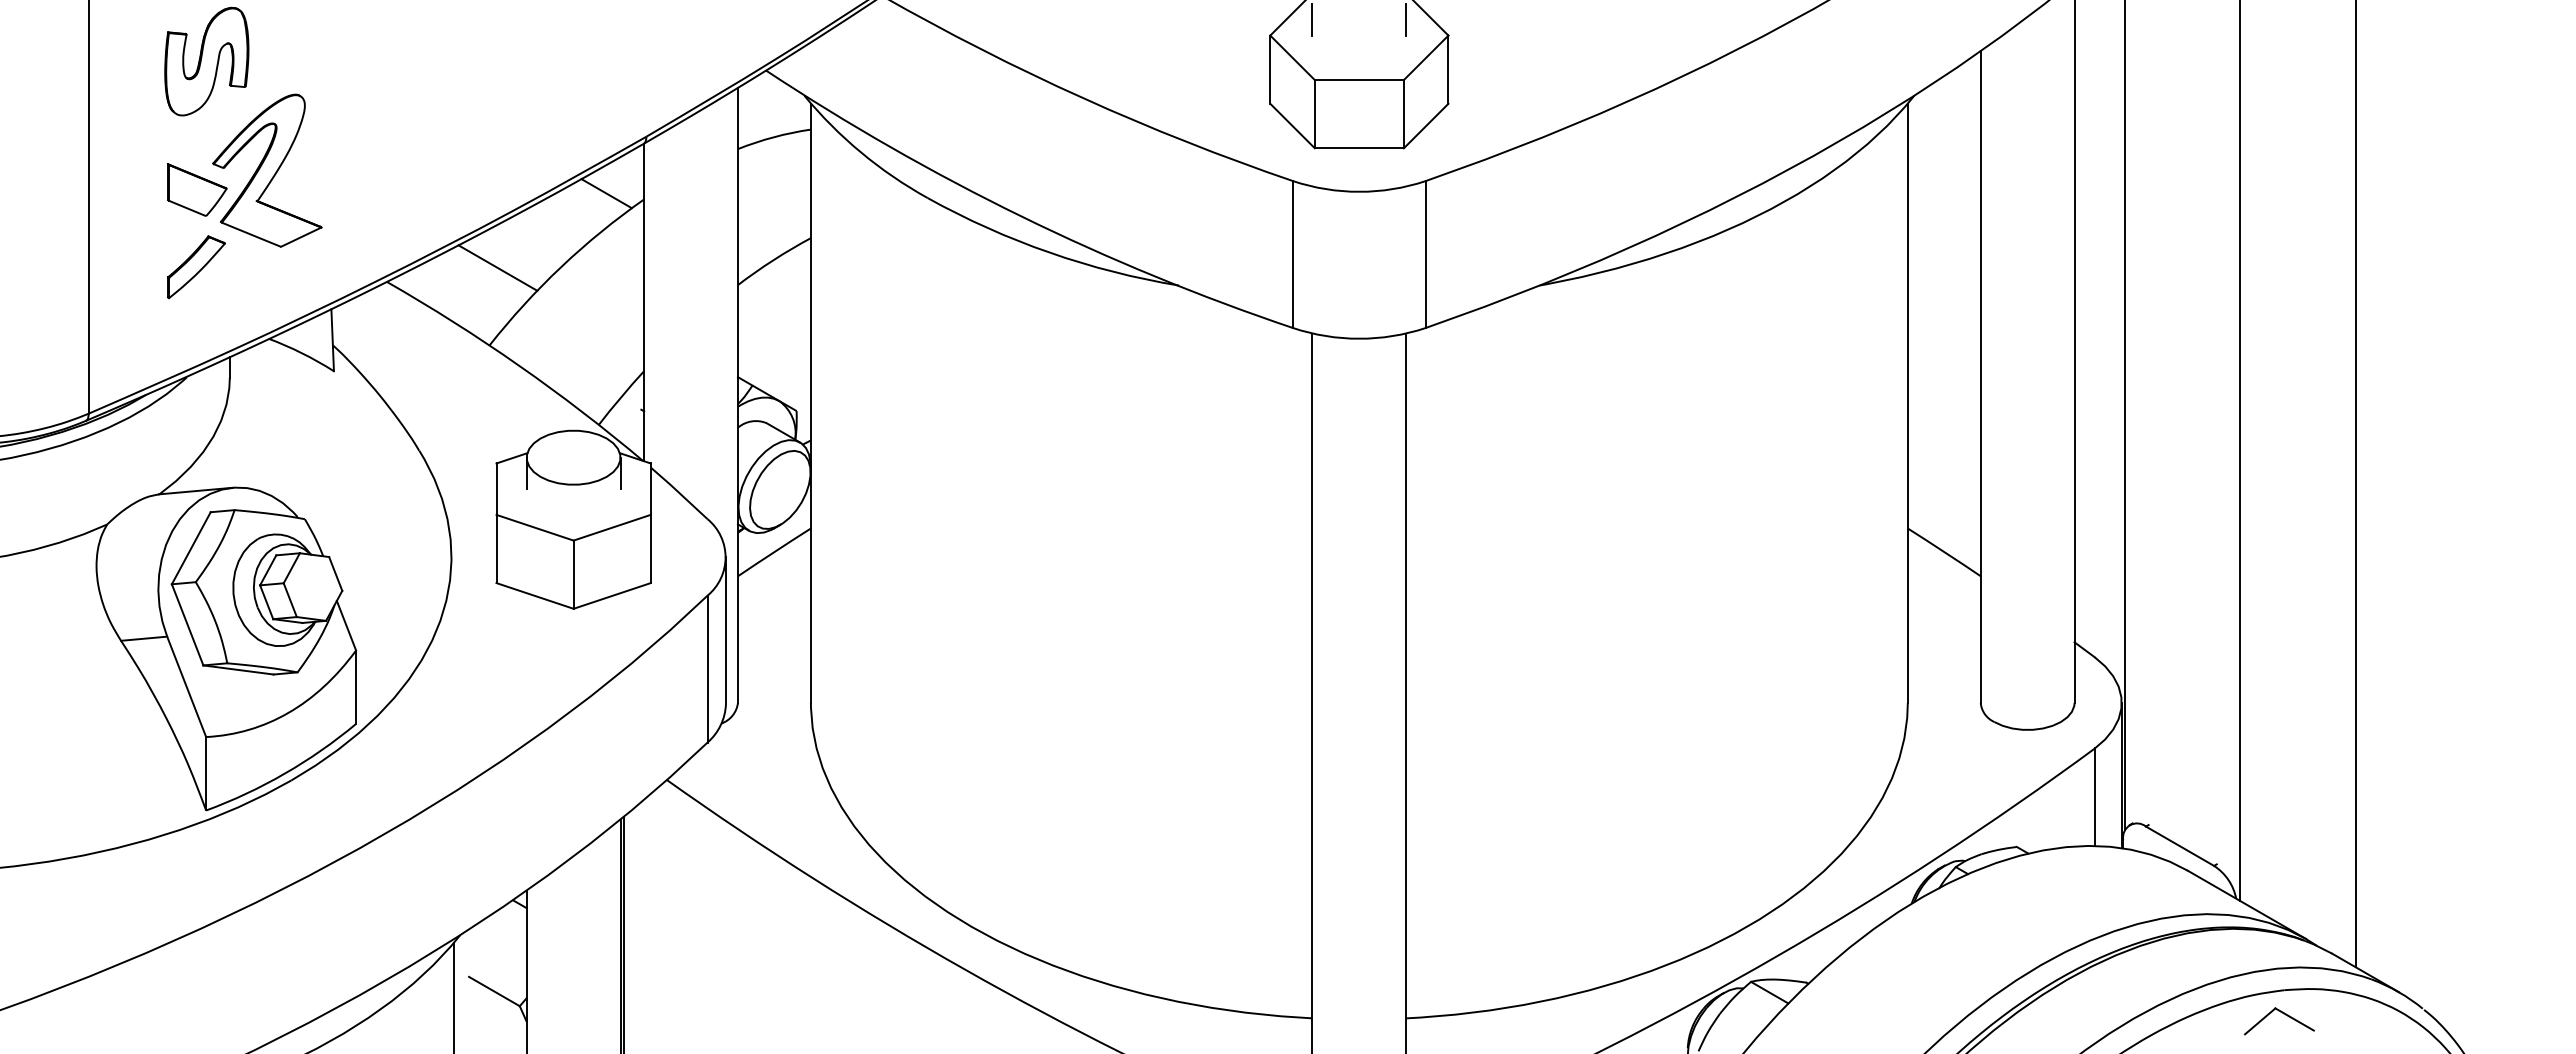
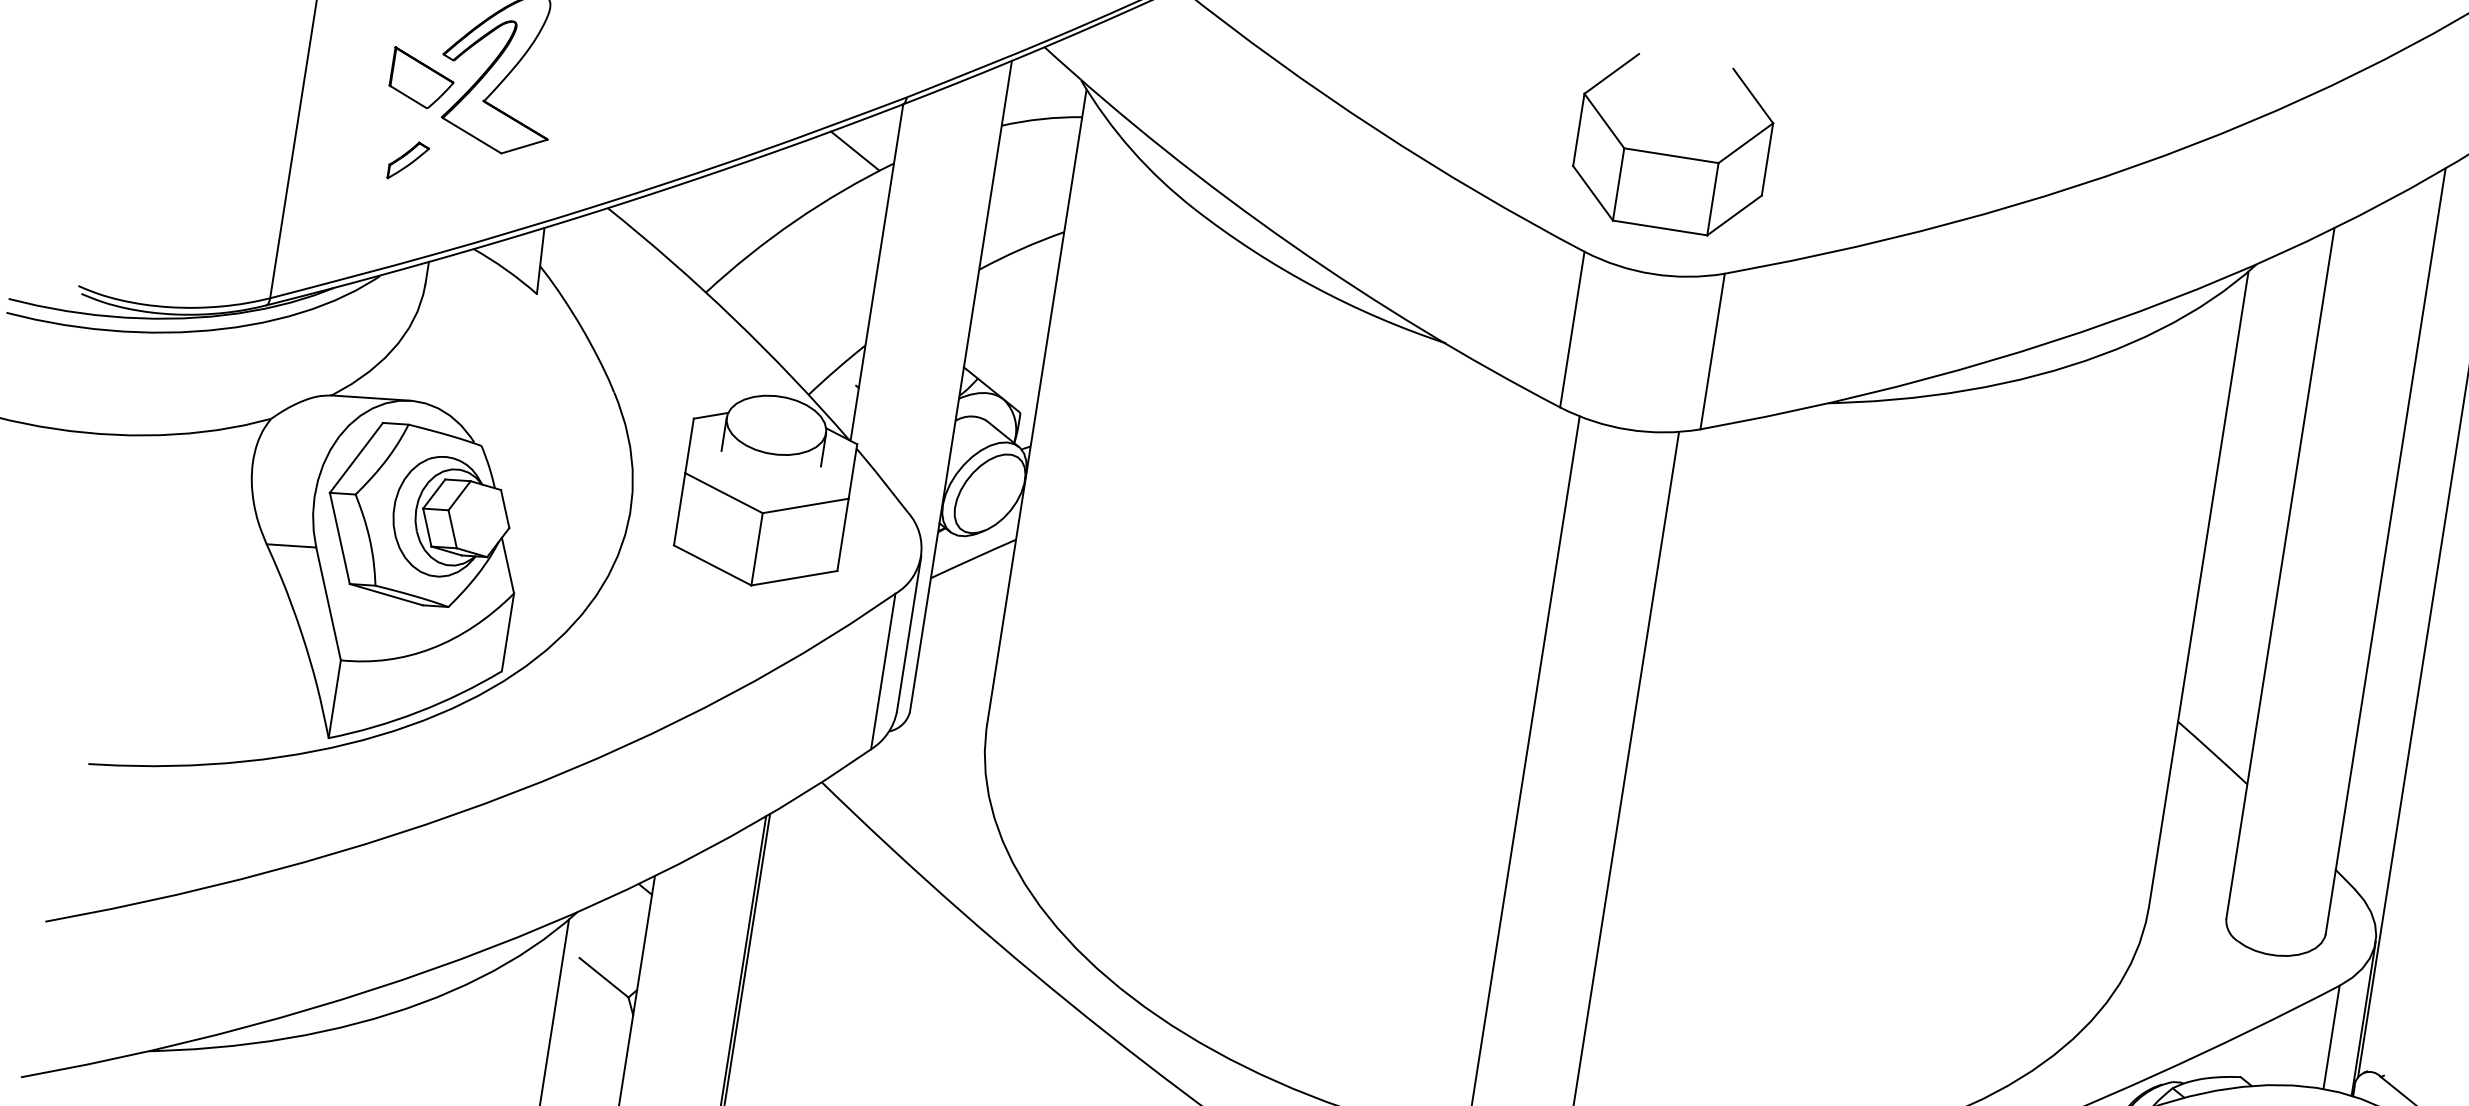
line: (1312, 19) -> (1631, 83), removed
line: (1406, 19) -> (1731, 99), removed
part: (196, 267) -> (408, 161), size x0.6
line: (497, 267) -> (727, 211), removed

